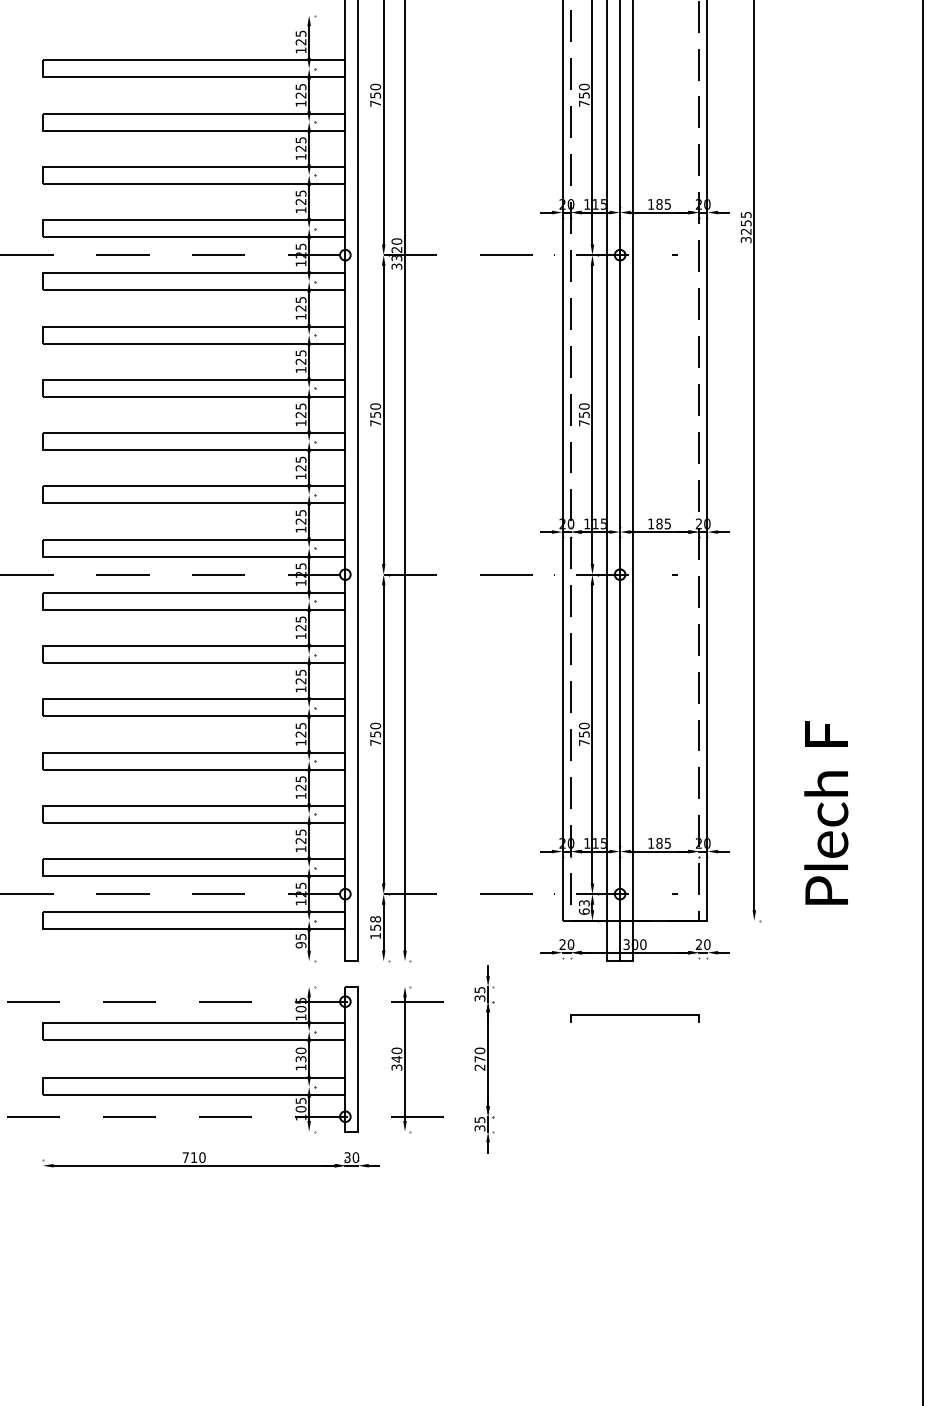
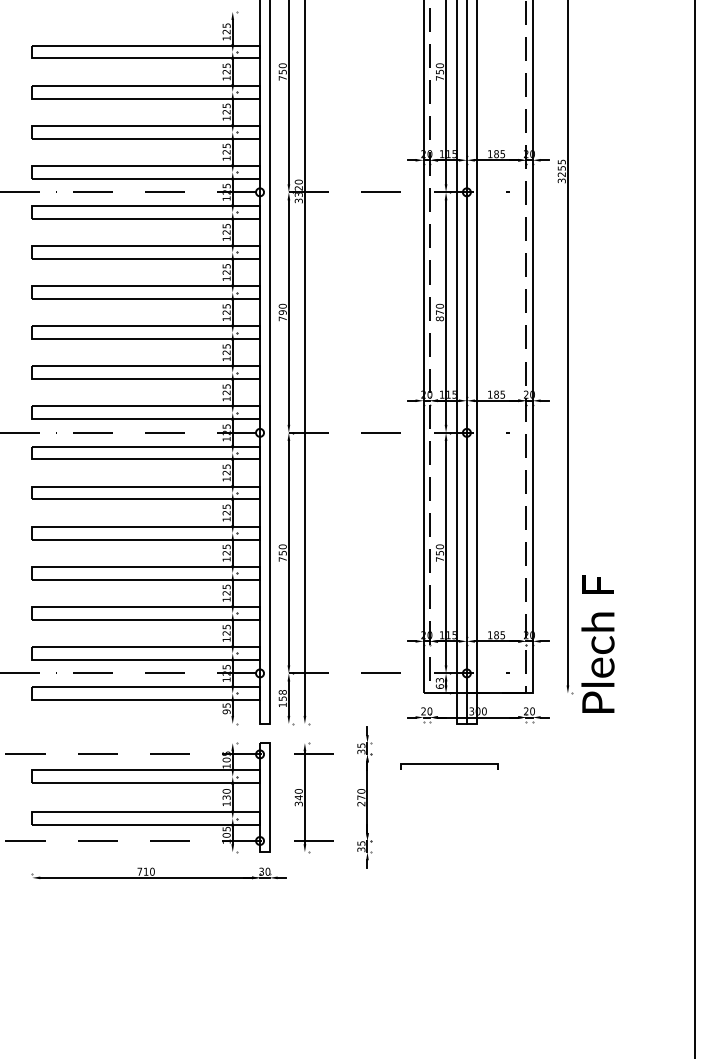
text: (375, 414) -> (282, 312), 750 -> 790
text: (583, 418) -> (439, 315), 750 -> 870
text: (826, 812) -> (598, 643), moved
line: (634, 1015) -> (449, 764), moved

